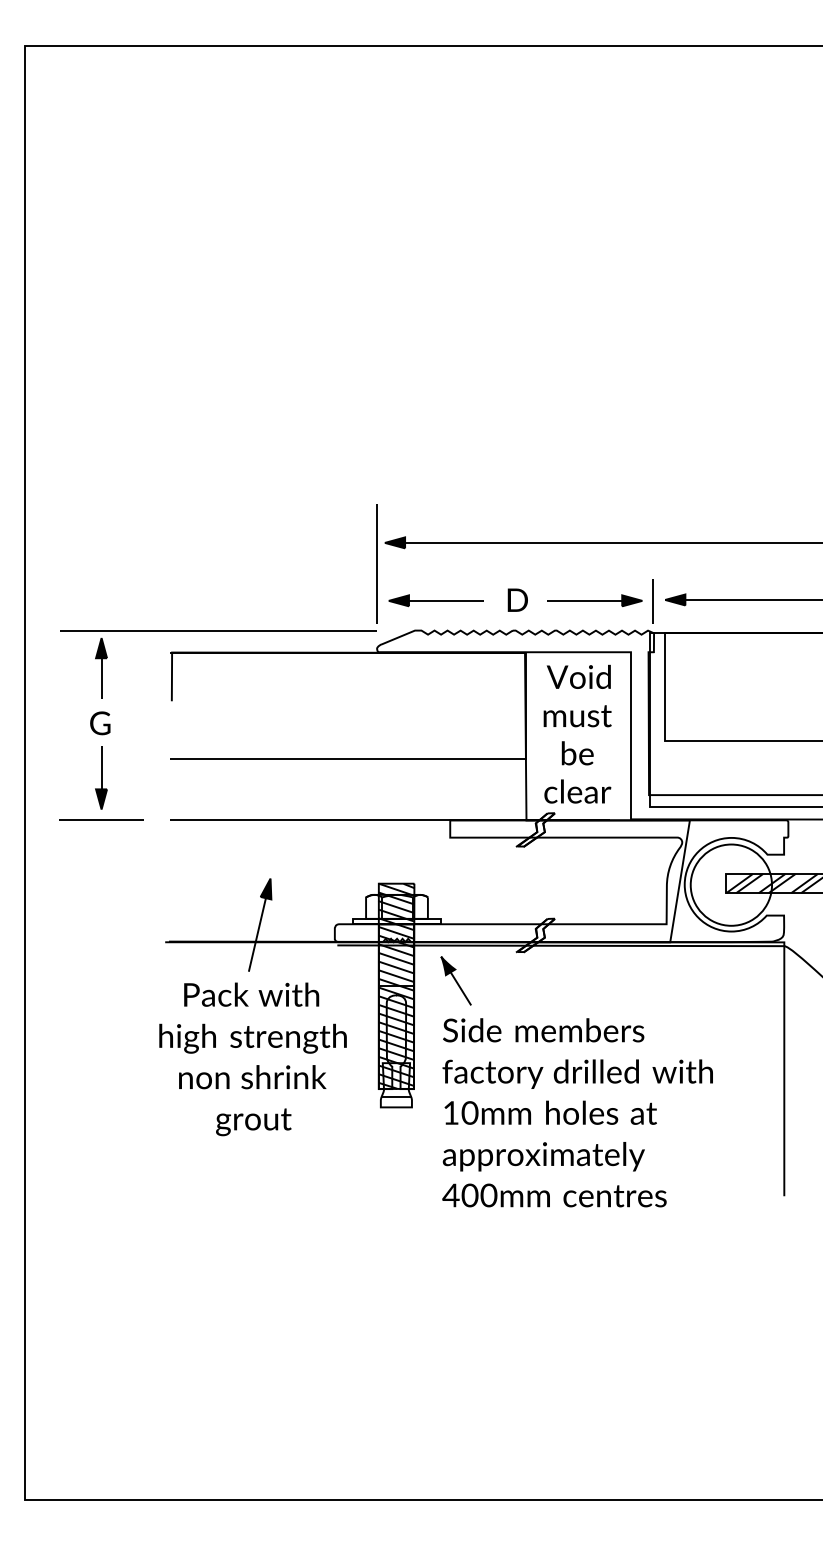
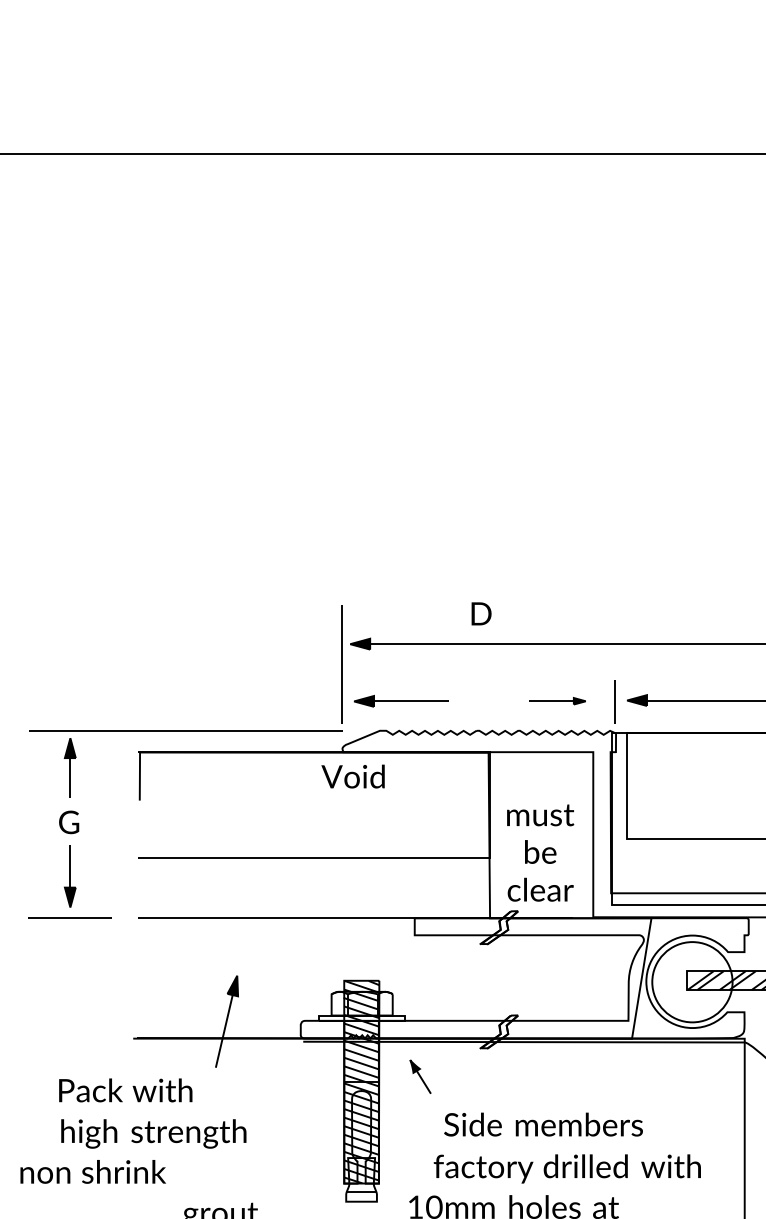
text: (517, 599) -> (481, 613), moved
part: (594, 600) -> (557, 701), size x0.6
text: (578, 676) -> (352, 776), moved
part: (455, 980) -> (419, 1076), size x0.7
text: (251, 994) -> (125, 1090), moved
text: (543, 1030) -> (543, 1124), moved
text: (252, 1038) -> (153, 1133), moved
text: (577, 1073) -> (567, 1168), moved
text: (252, 1077) -> (93, 1172), moved

